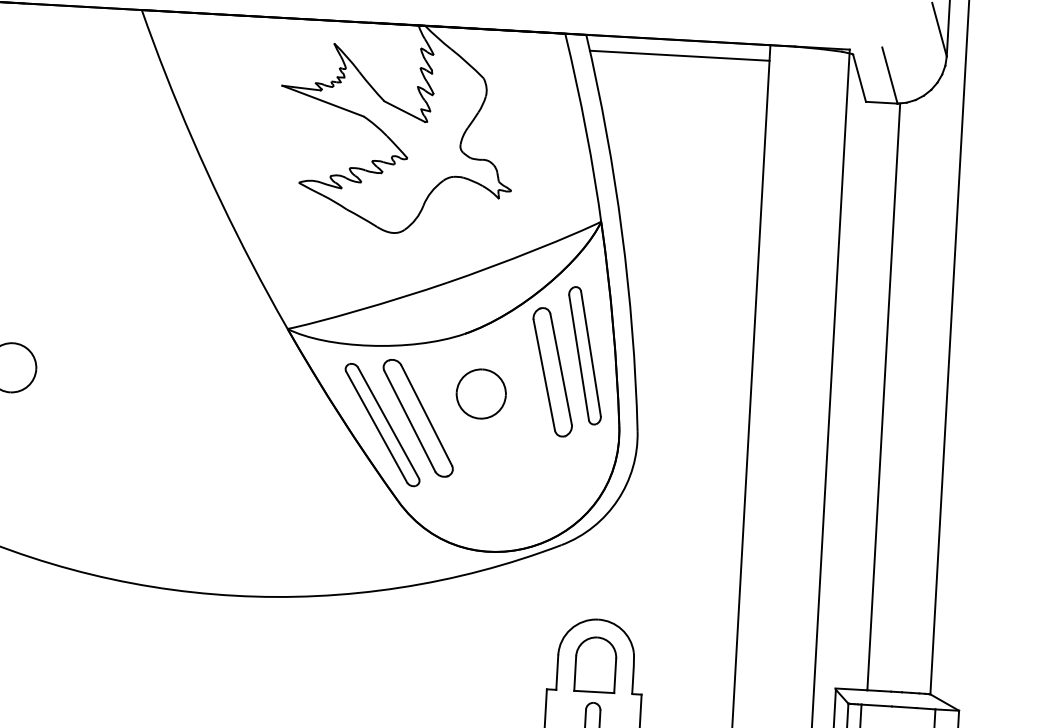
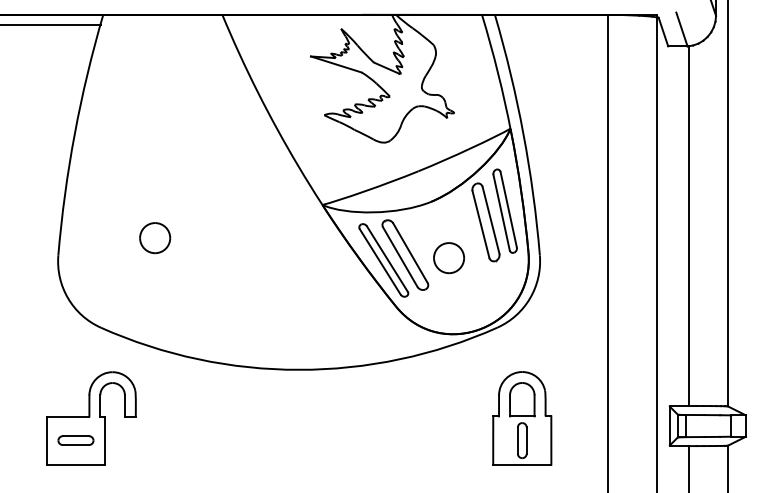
line: (679, 55) -> (552, 24), removed
part: (480, 394) -> (448, 258), moved

